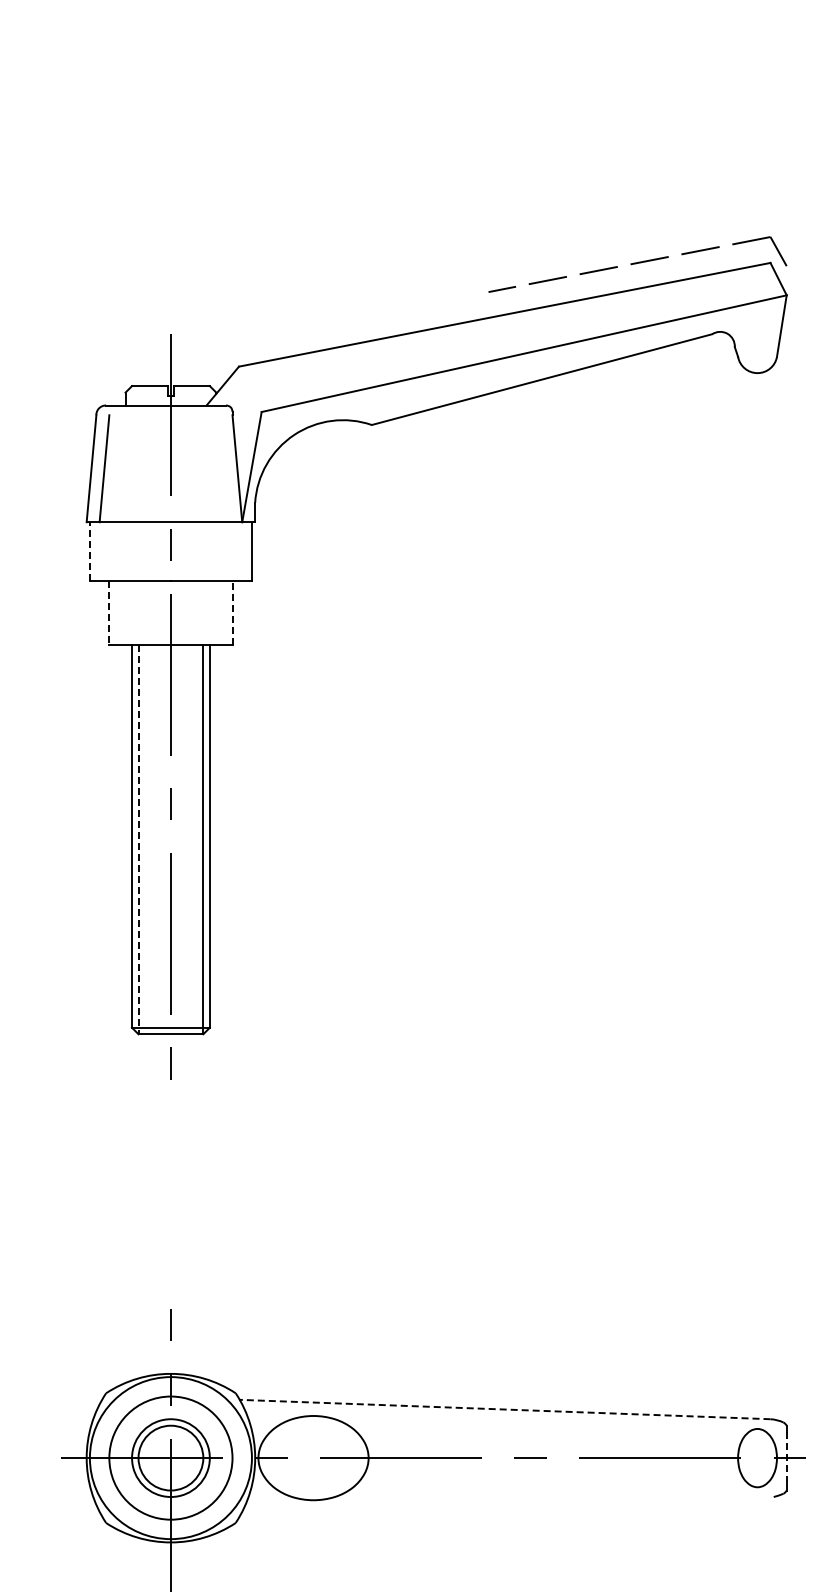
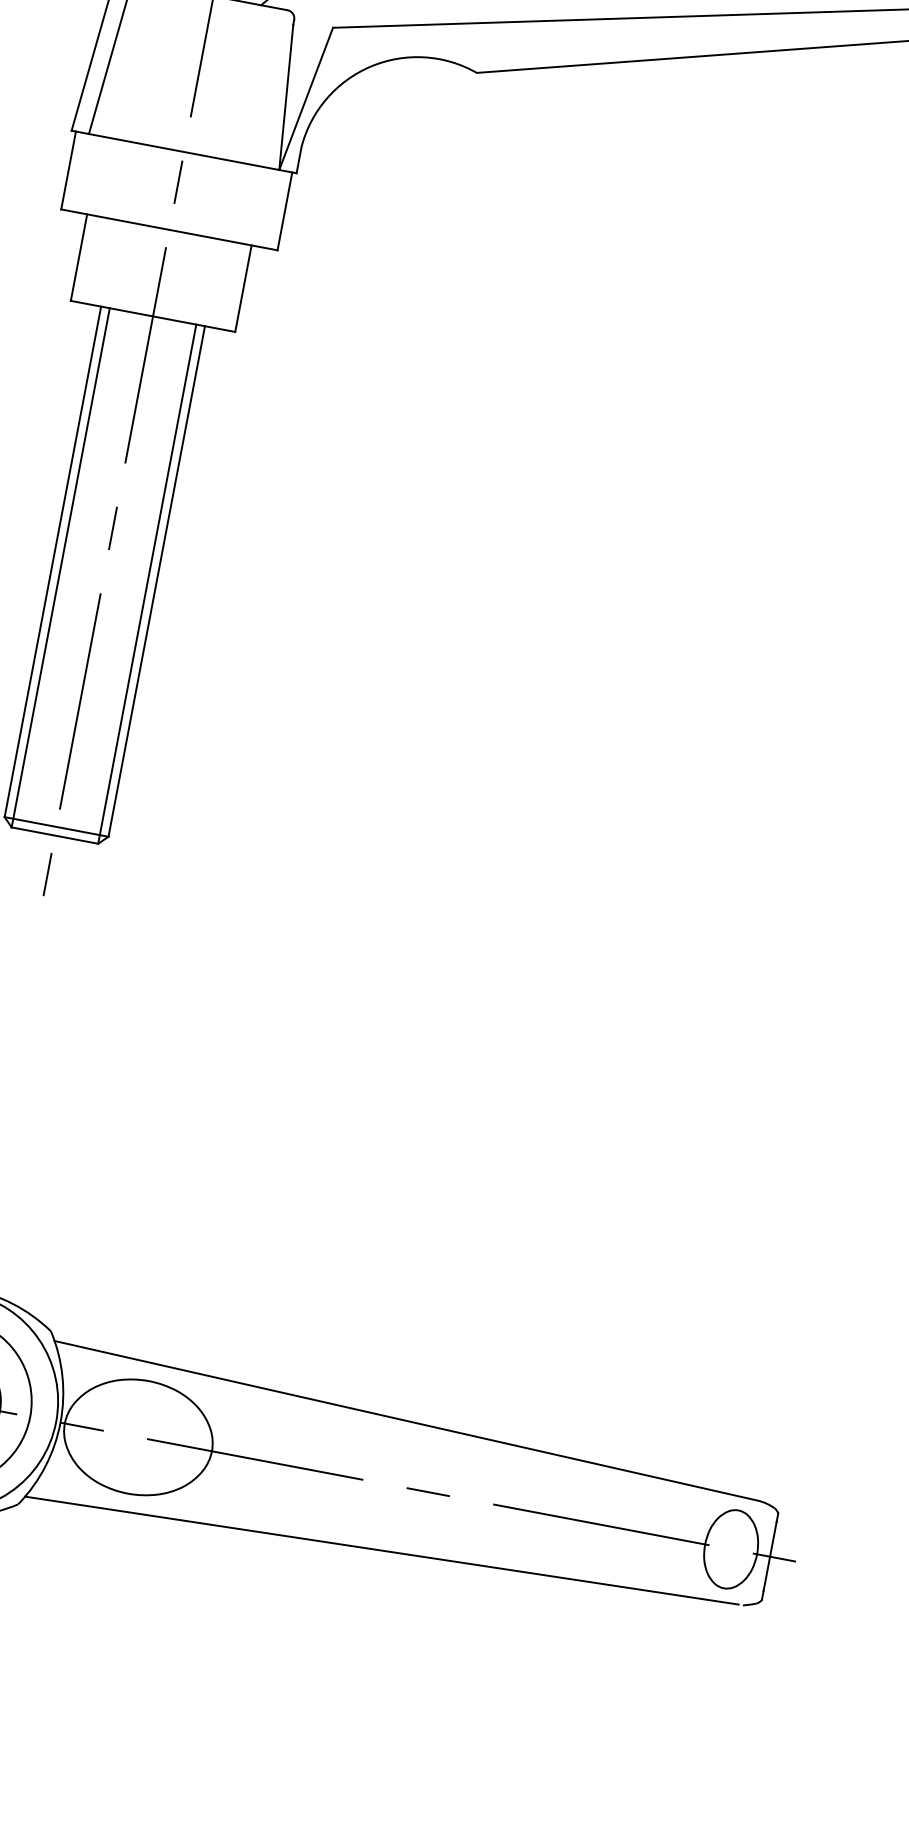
line: (89, 550) -> (68, 169), dashed -> solid
line: (232, 612) -> (243, 288), dashed -> solid
line: (109, 613) -> (79, 258), dashed -> solid
line: (138, 840) -> (60, 568), dashed -> solid
line: (505, 1409) -> (406, 1420), dashed -> solid
line: (786, 1458) -> (769, 1557), dashed -> solid
line: (504, 1506) -> (381, 1550), added

